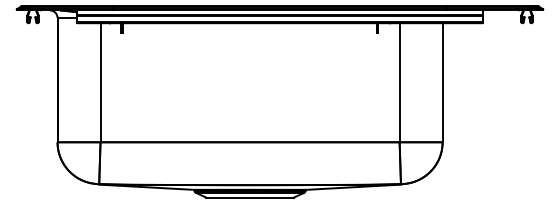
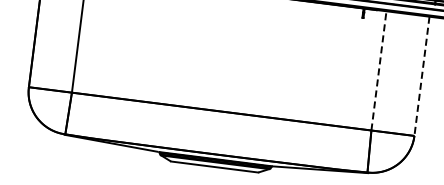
line: (399, 82) -> (378, 70), solid -> dashed
line: (442, 82) -> (421, 76), solid -> dashed

